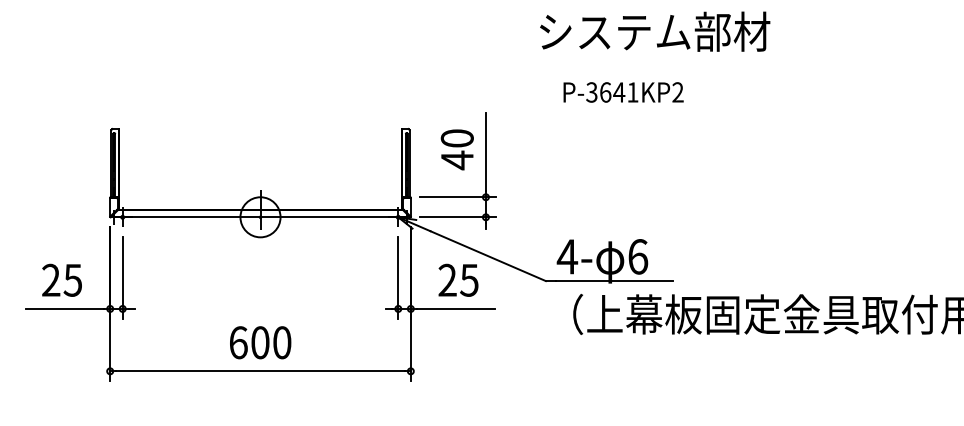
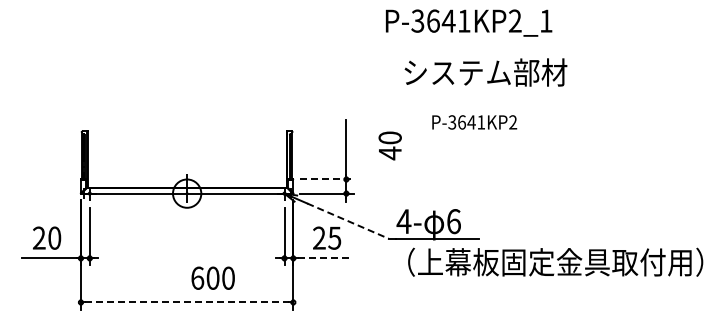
text: (654, 31) -> (485, 72), moved
text: (623, 92) -> (474, 122), moved
text: (456, 149) -> (389, 145), moved
line: (457, 197) -> (326, 179), solid -> dashed
line: (488, 256) -> (348, 221), solid -> dashed
text: (72, 279) -> (54, 237), 25 -> 20
line: (456, 309) -> (325, 258), solid -> dashed
text: (259, 341) -> (212, 277), moved
line: (260, 371) -> (187, 302), solid -> dashed

